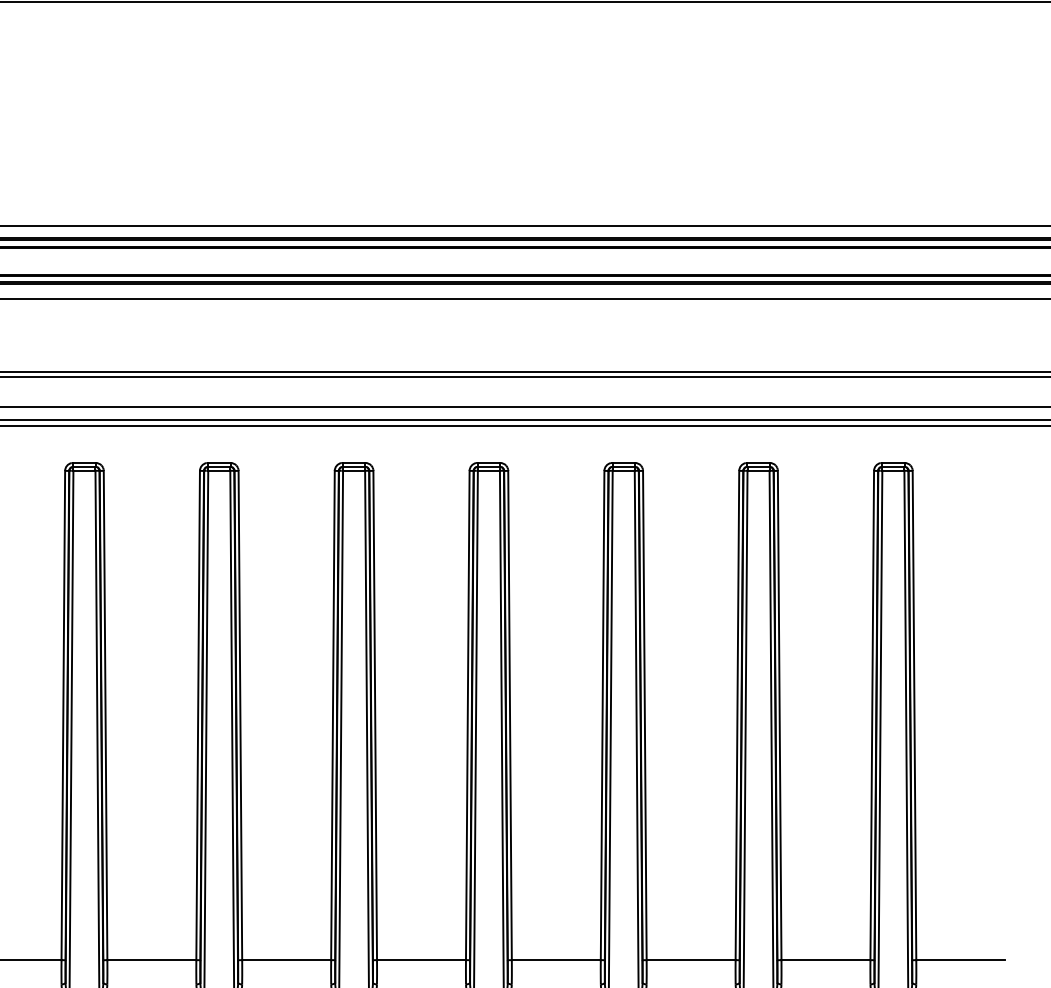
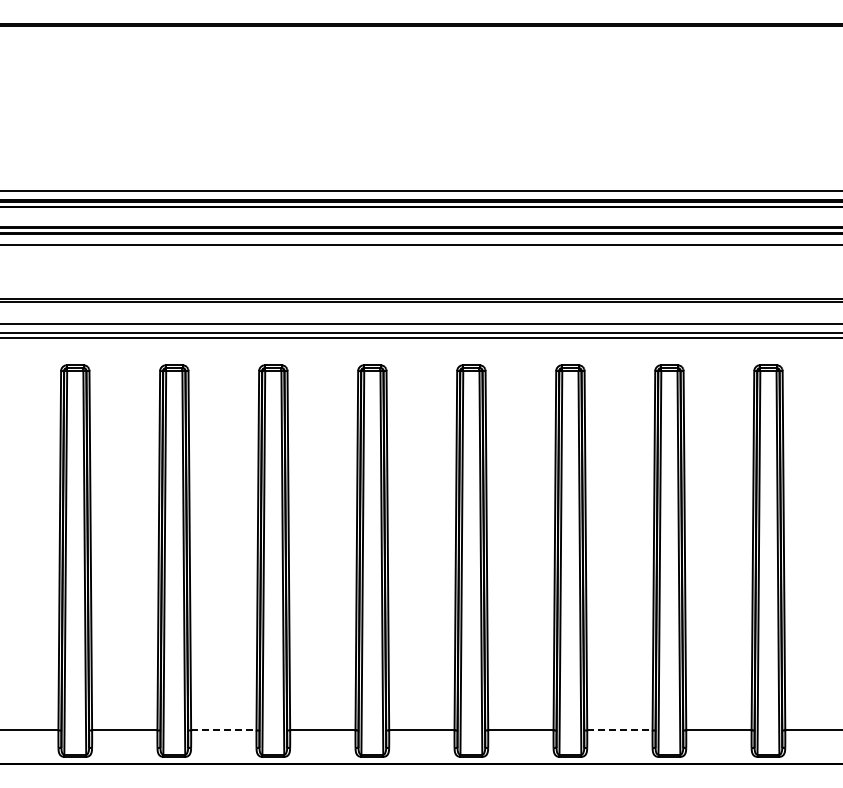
line: (151, 960) -> (223, 730), solid -> dashed
line: (690, 960) -> (619, 730), solid -> dashed

